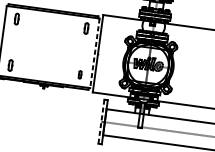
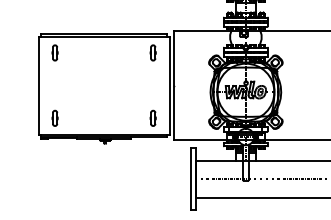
line: (94, 53) -> (169, 86), dashed -> solid
part: (79, 74) -> (152, 117), size x1.43
line: (101, 121) -> (191, 179), dashed -> solid

